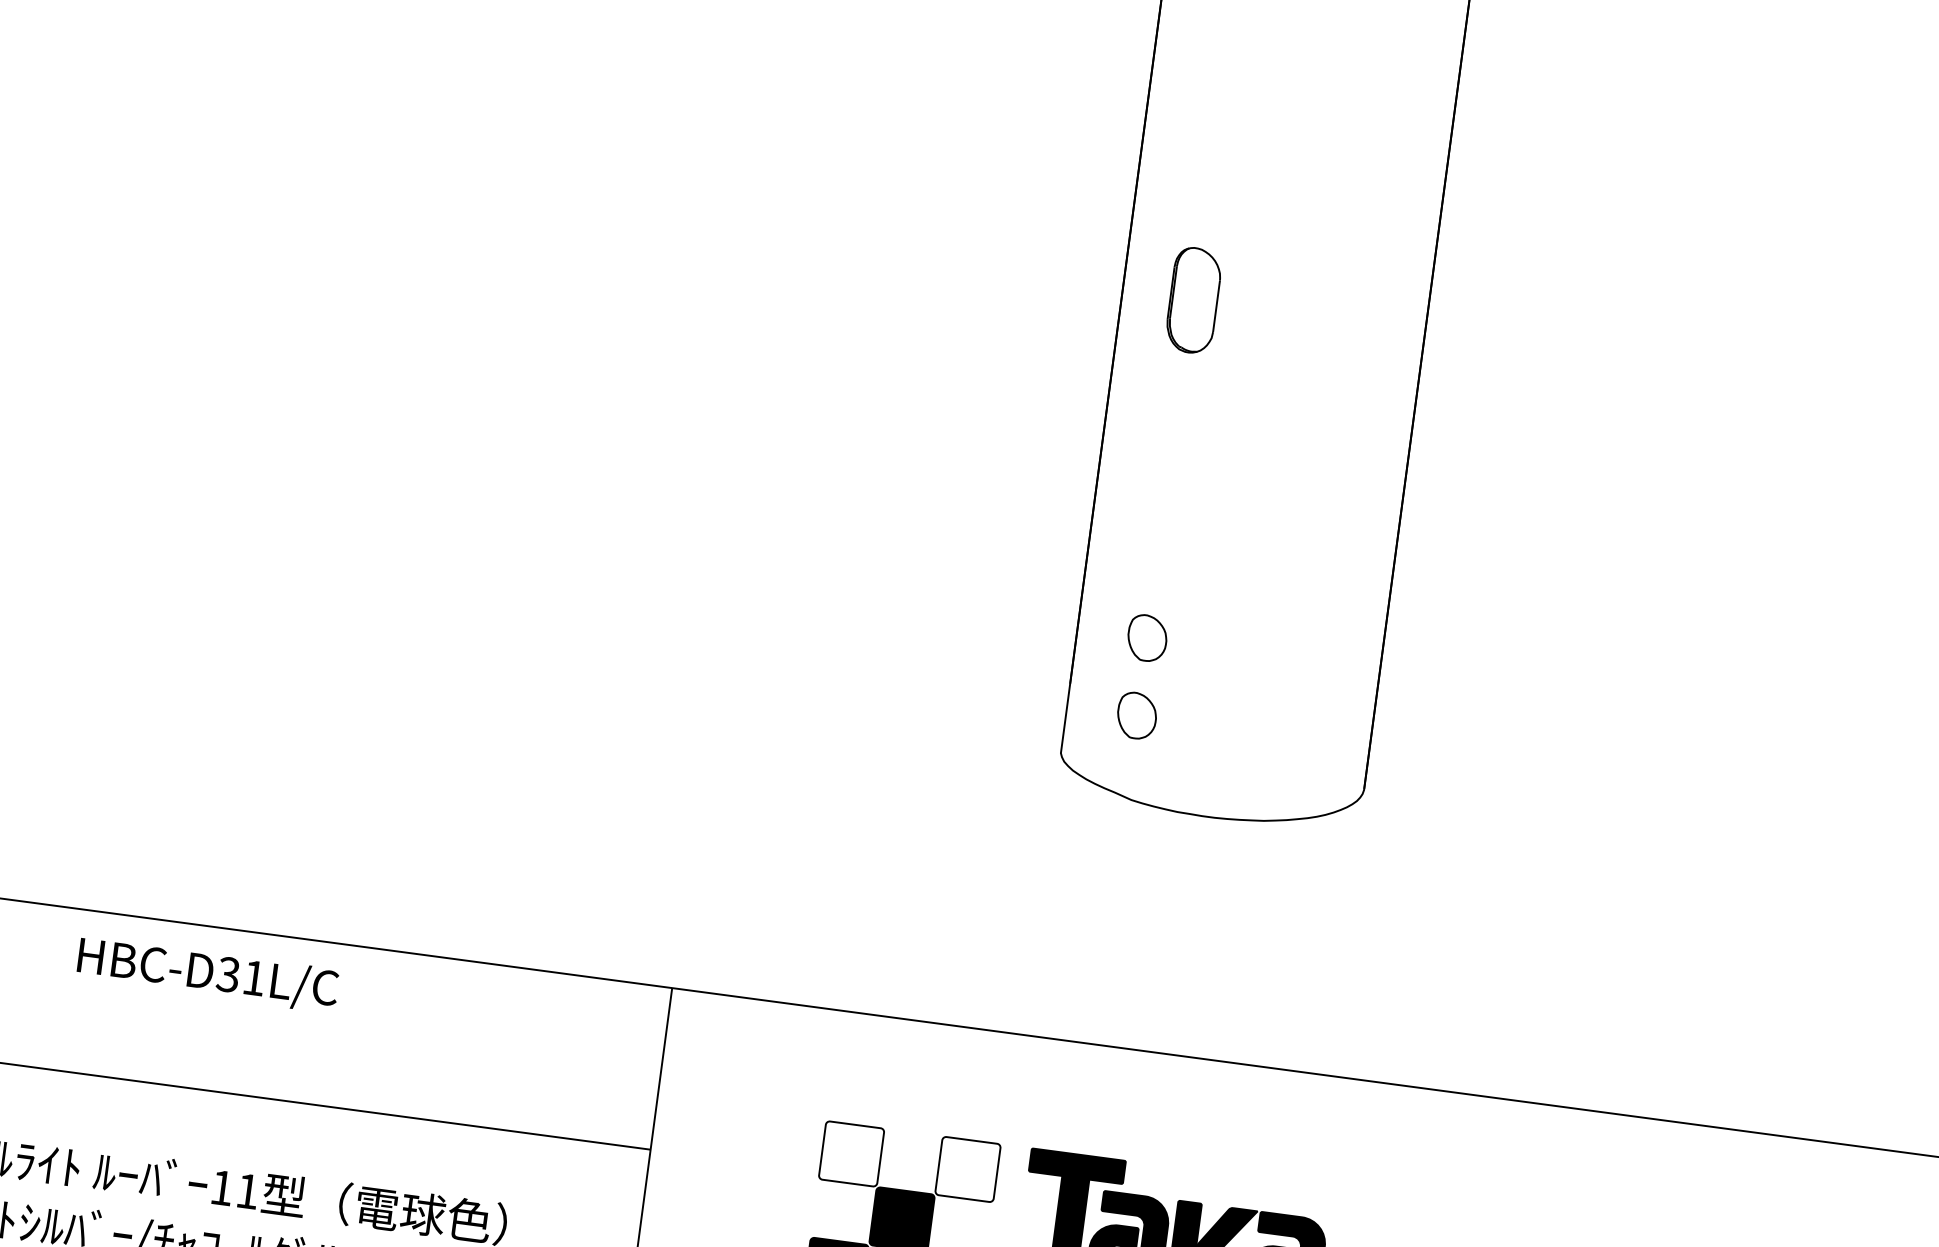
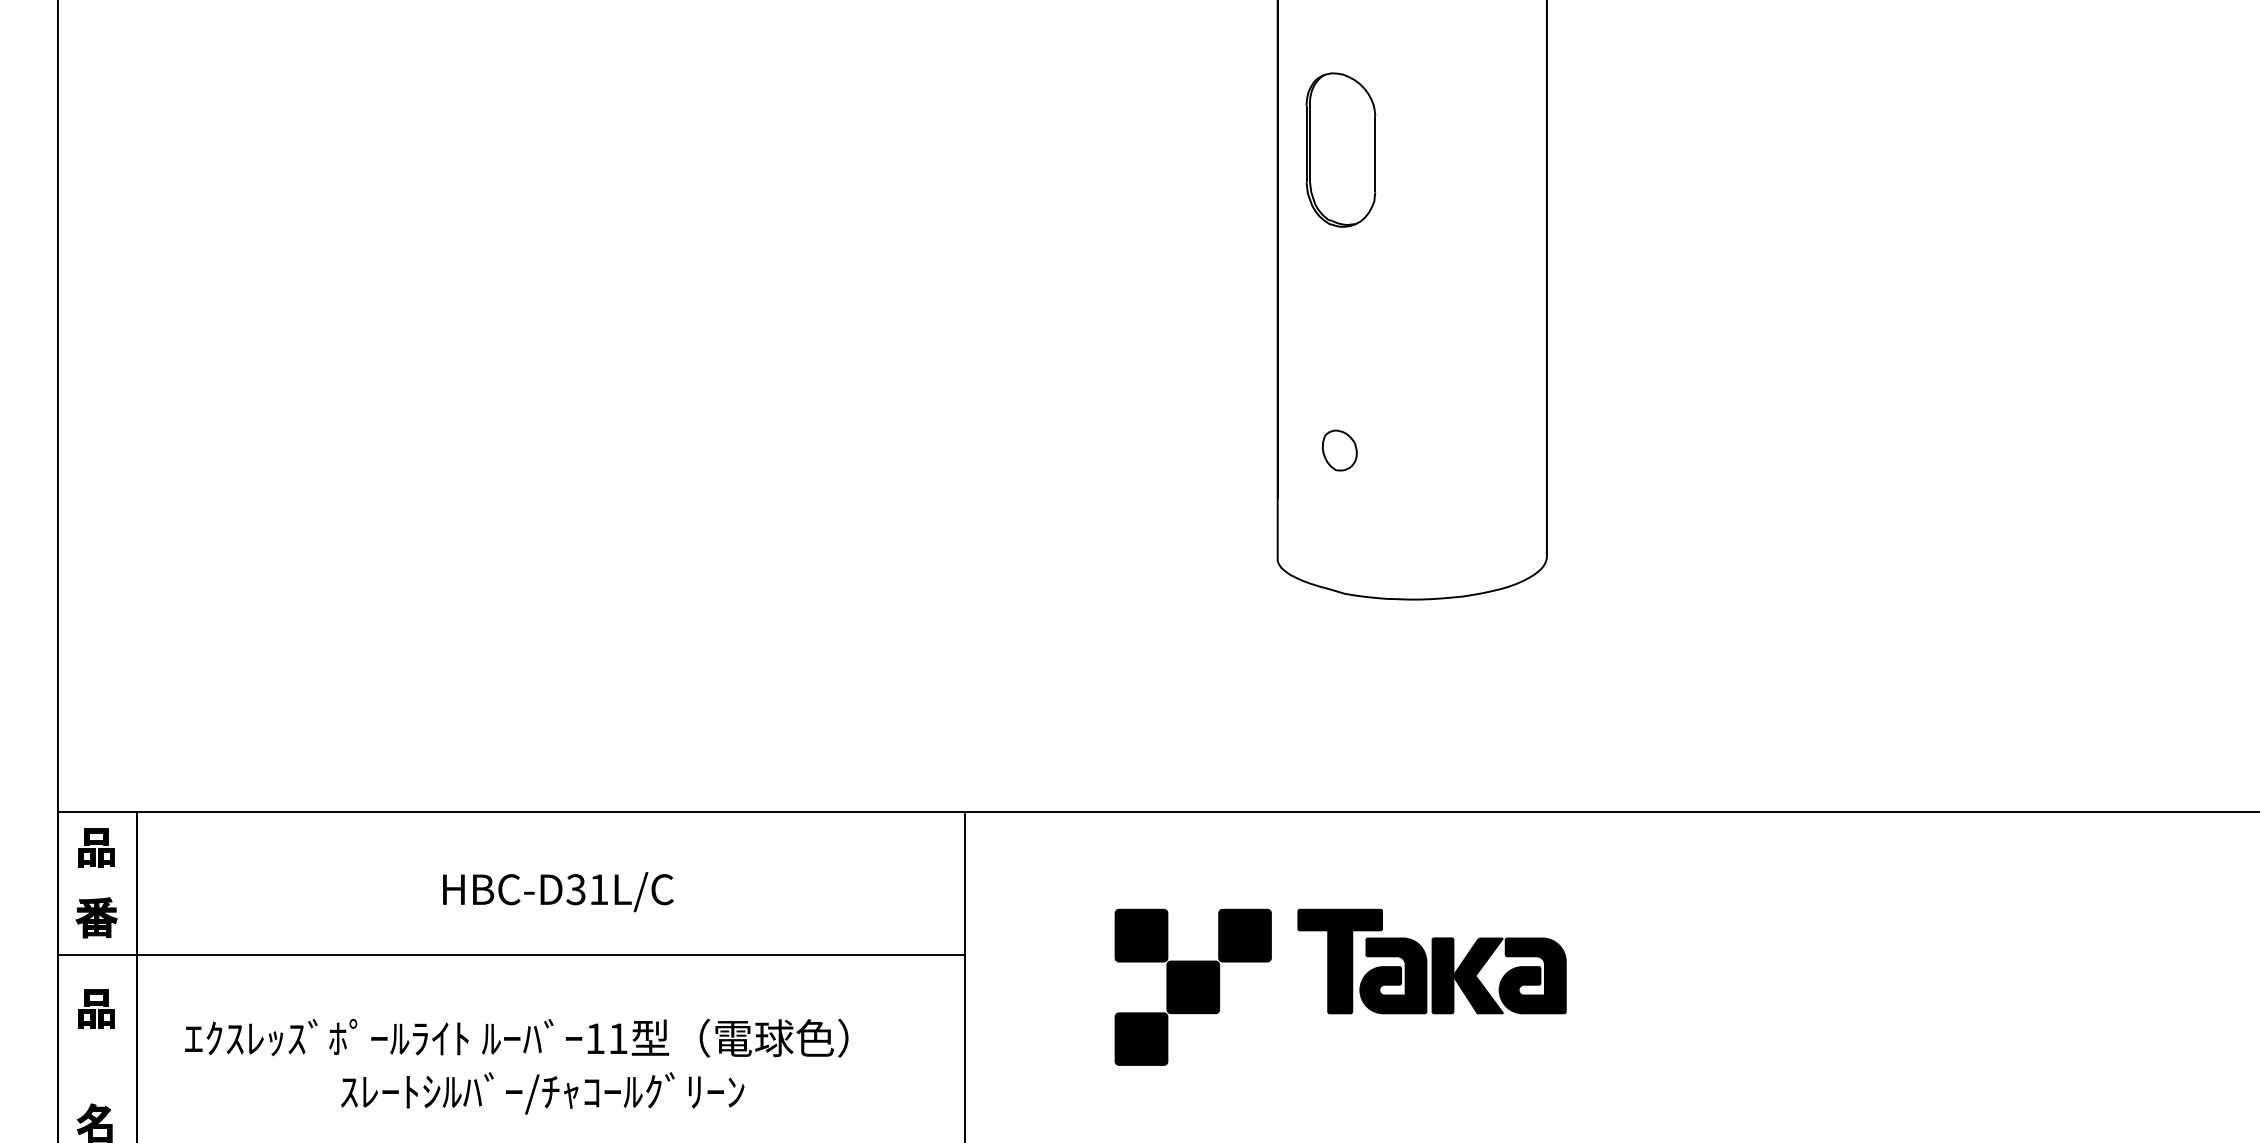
part: (1193, 299) -> (1340, 149), size x1.67
part: (1136, 715) -> (1339, 519), removed
text: (208, 975) -> (558, 892), moved
fill: (851, 1153) -> (1141, 935), added
fill: (967, 1169) -> (1244, 935), added

